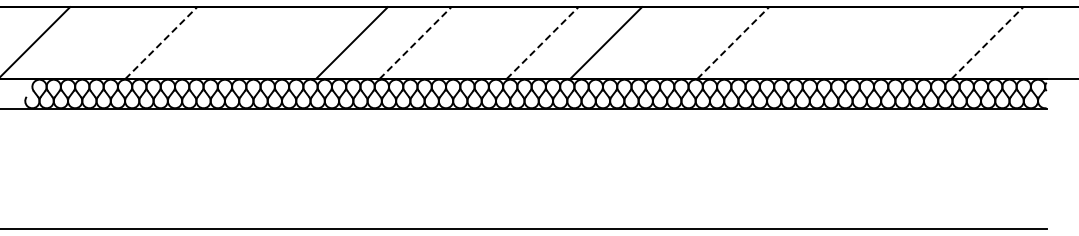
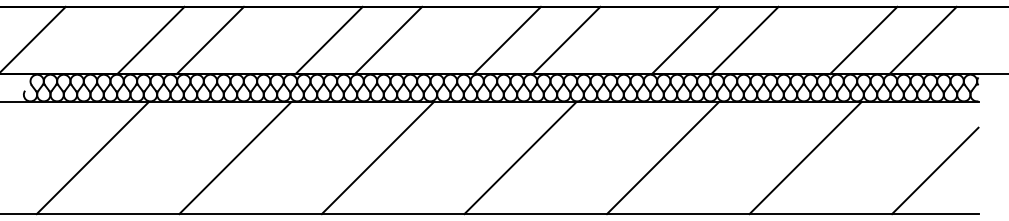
line: (161, 43) -> (151, 40), dashed -> solid
line: (224, 43) -> (210, 40), added
line: (415, 43) -> (388, 40), dashed -> solid
line: (542, 43) -> (507, 40), dashed -> solid
line: (733, 43) -> (685, 40), dashed -> solid
line: (796, 43) -> (744, 40), added
line: (923, 43) -> (863, 40), added
line: (987, 43) -> (923, 40), dashed -> solid
line: (98, 168) -> (92, 157), added
line: (251, 168) -> (235, 157), added
line: (403, 168) -> (377, 157), added
line: (556, 168) -> (520, 157), added
line: (708, 168) -> (662, 157), added
line: (861, 168) -> (805, 157), added
line: (1000, 182) -> (935, 170), added

